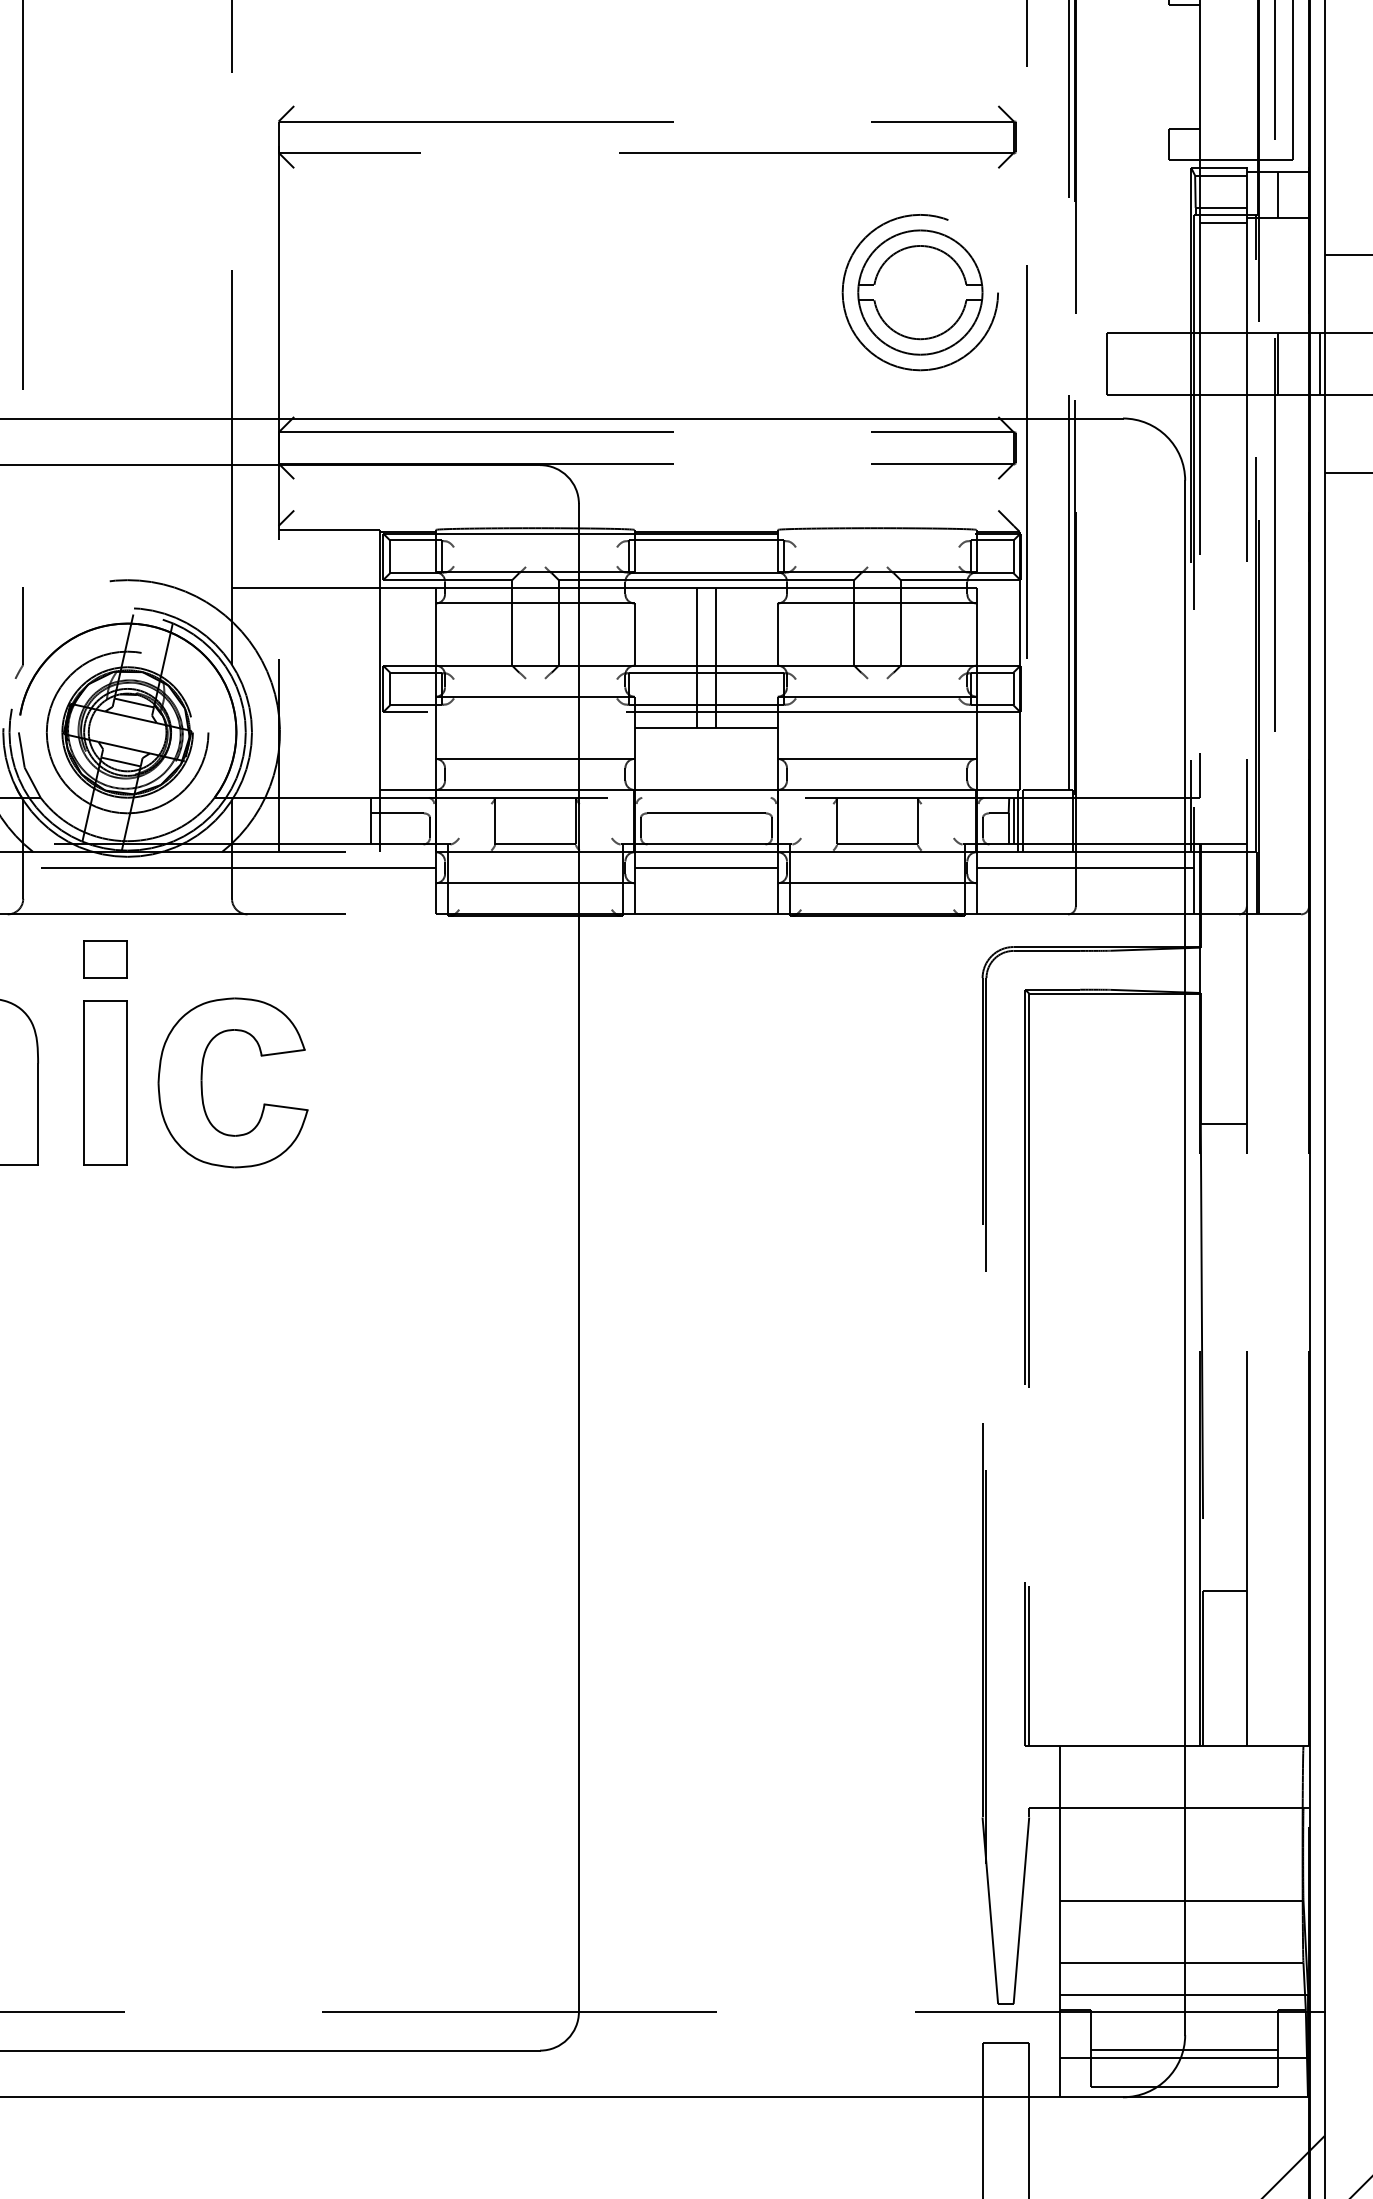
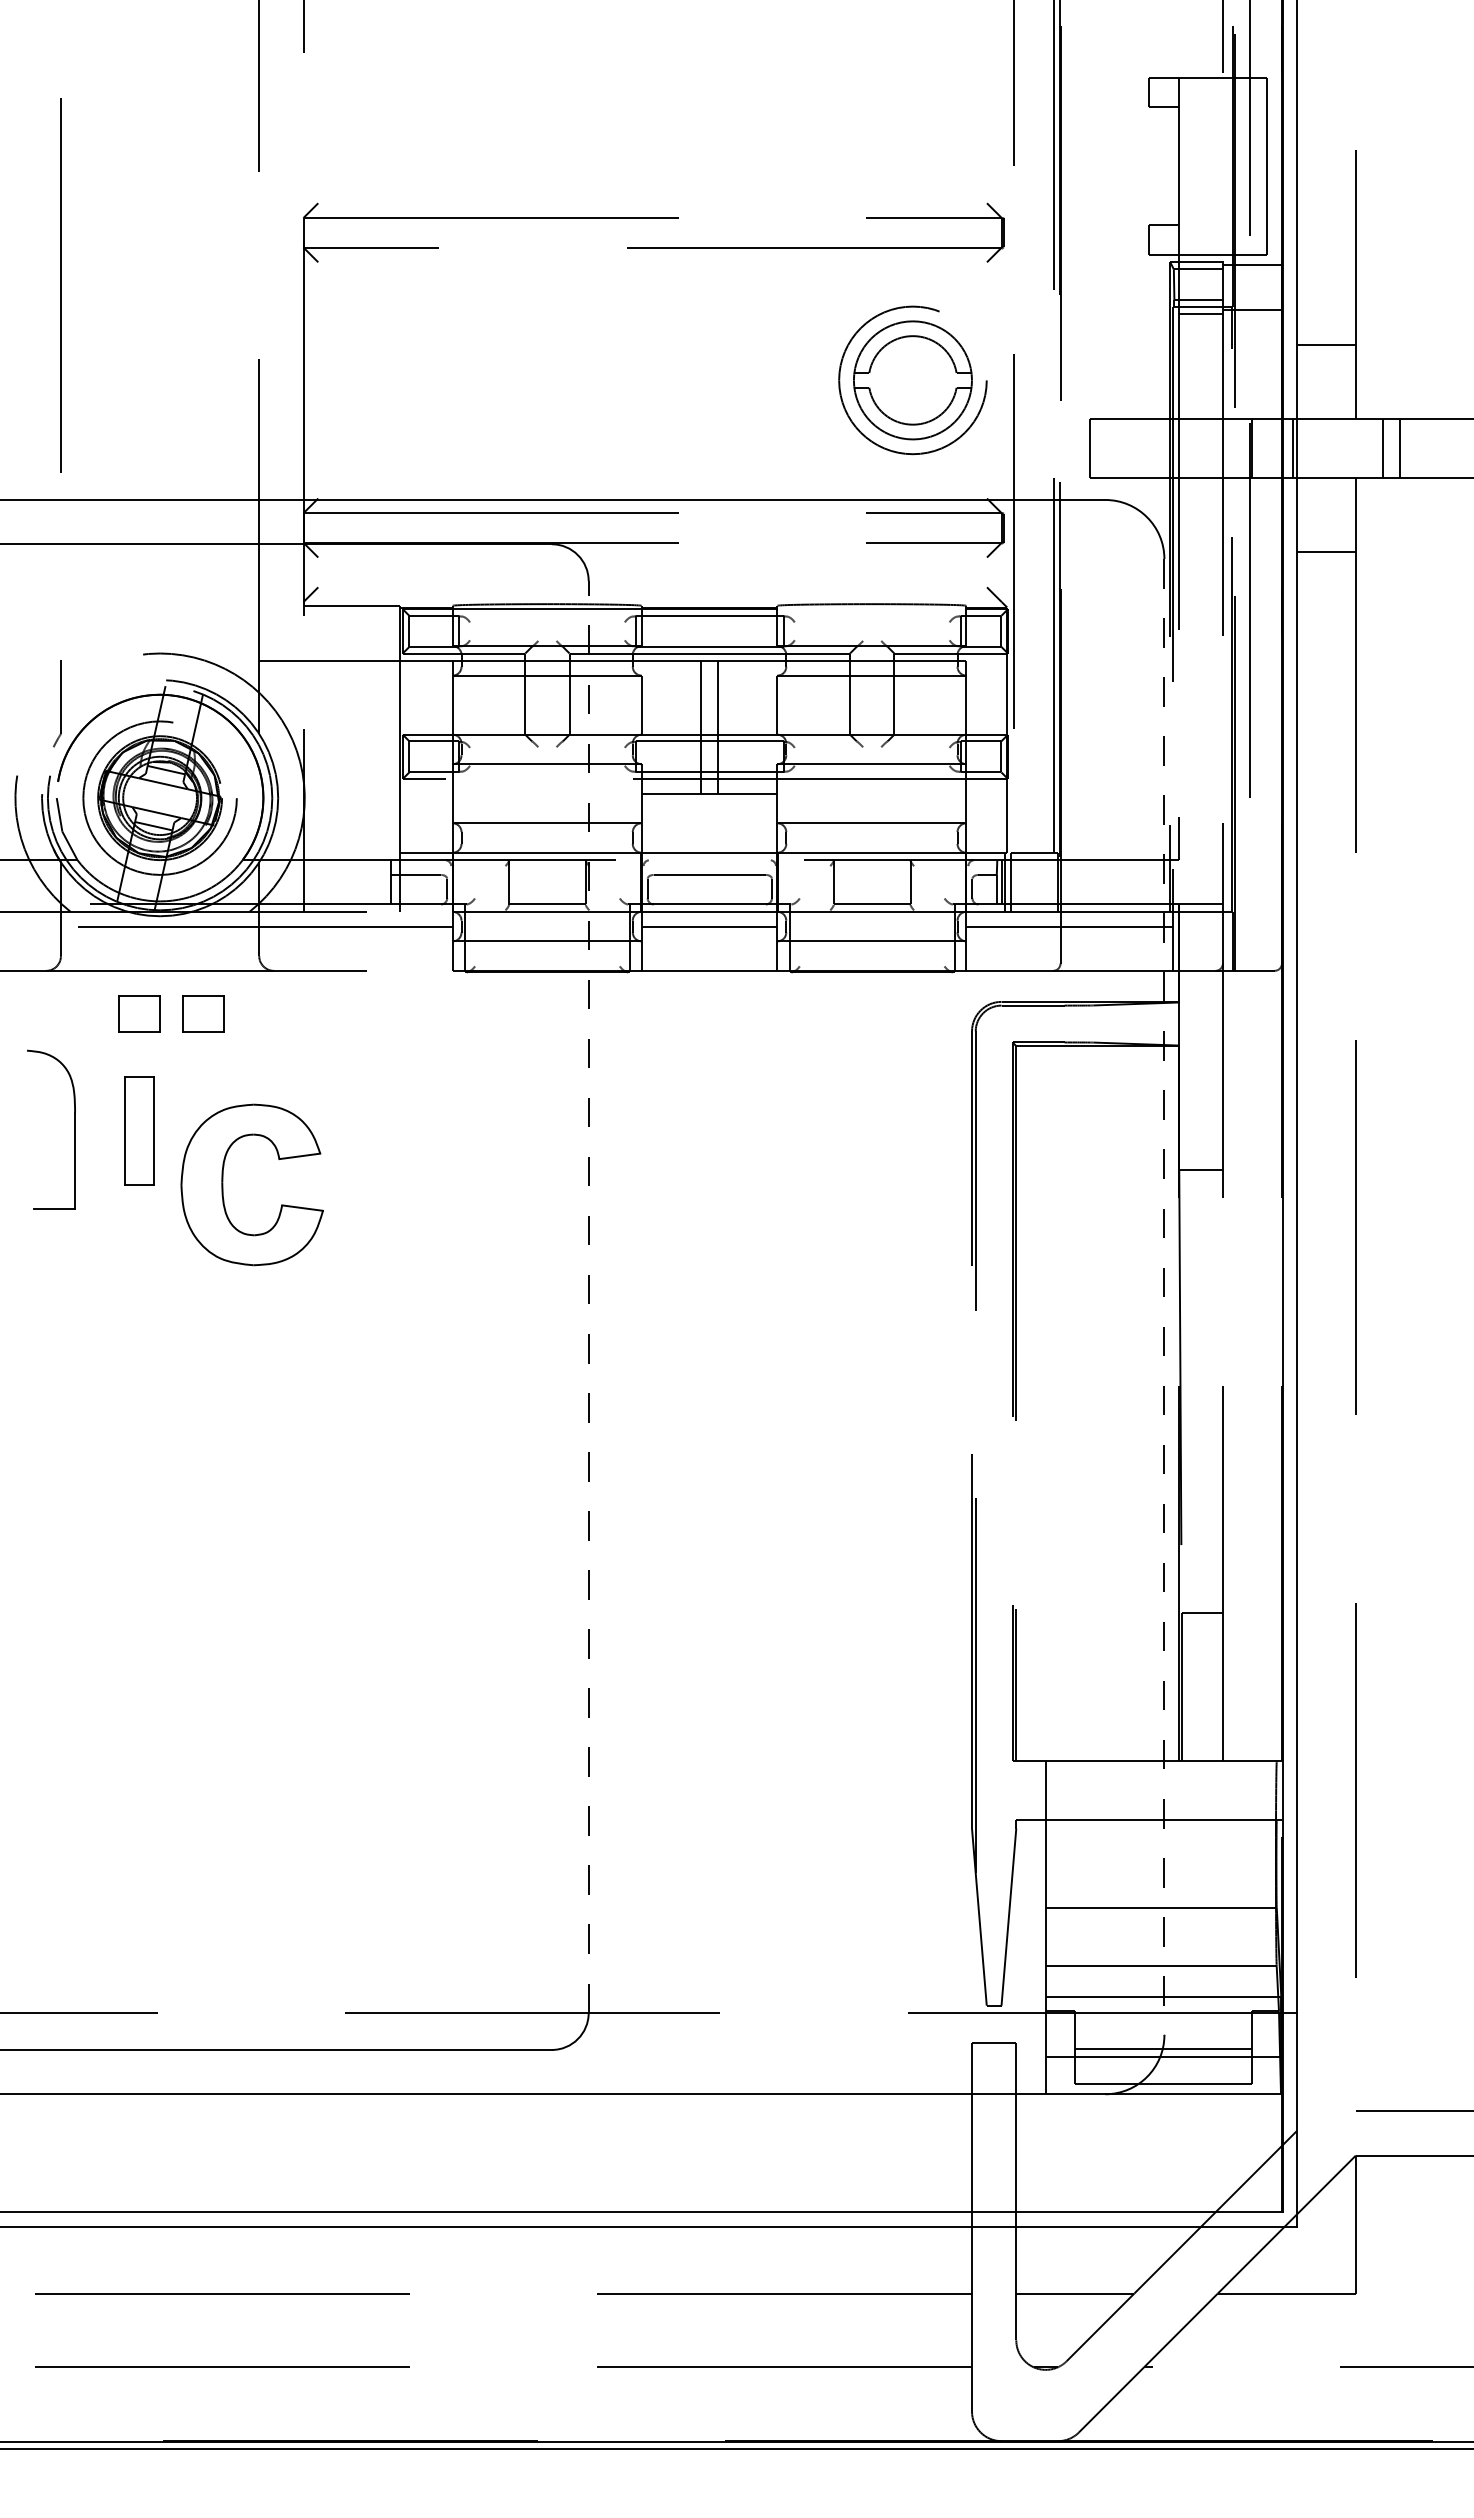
line: (1277, 194) -> (1252, 287), removed
part: (173, 959) -> (203, 1013), added
part: (105, 1082) -> (139, 1130), size x0.7
part: (202, 1082) -> (223, 1184), moved
line: (578, 1258) -> (588, 1297), solid -> dashed
line: (1185, 1258) -> (1164, 1297), solid -> dashed

